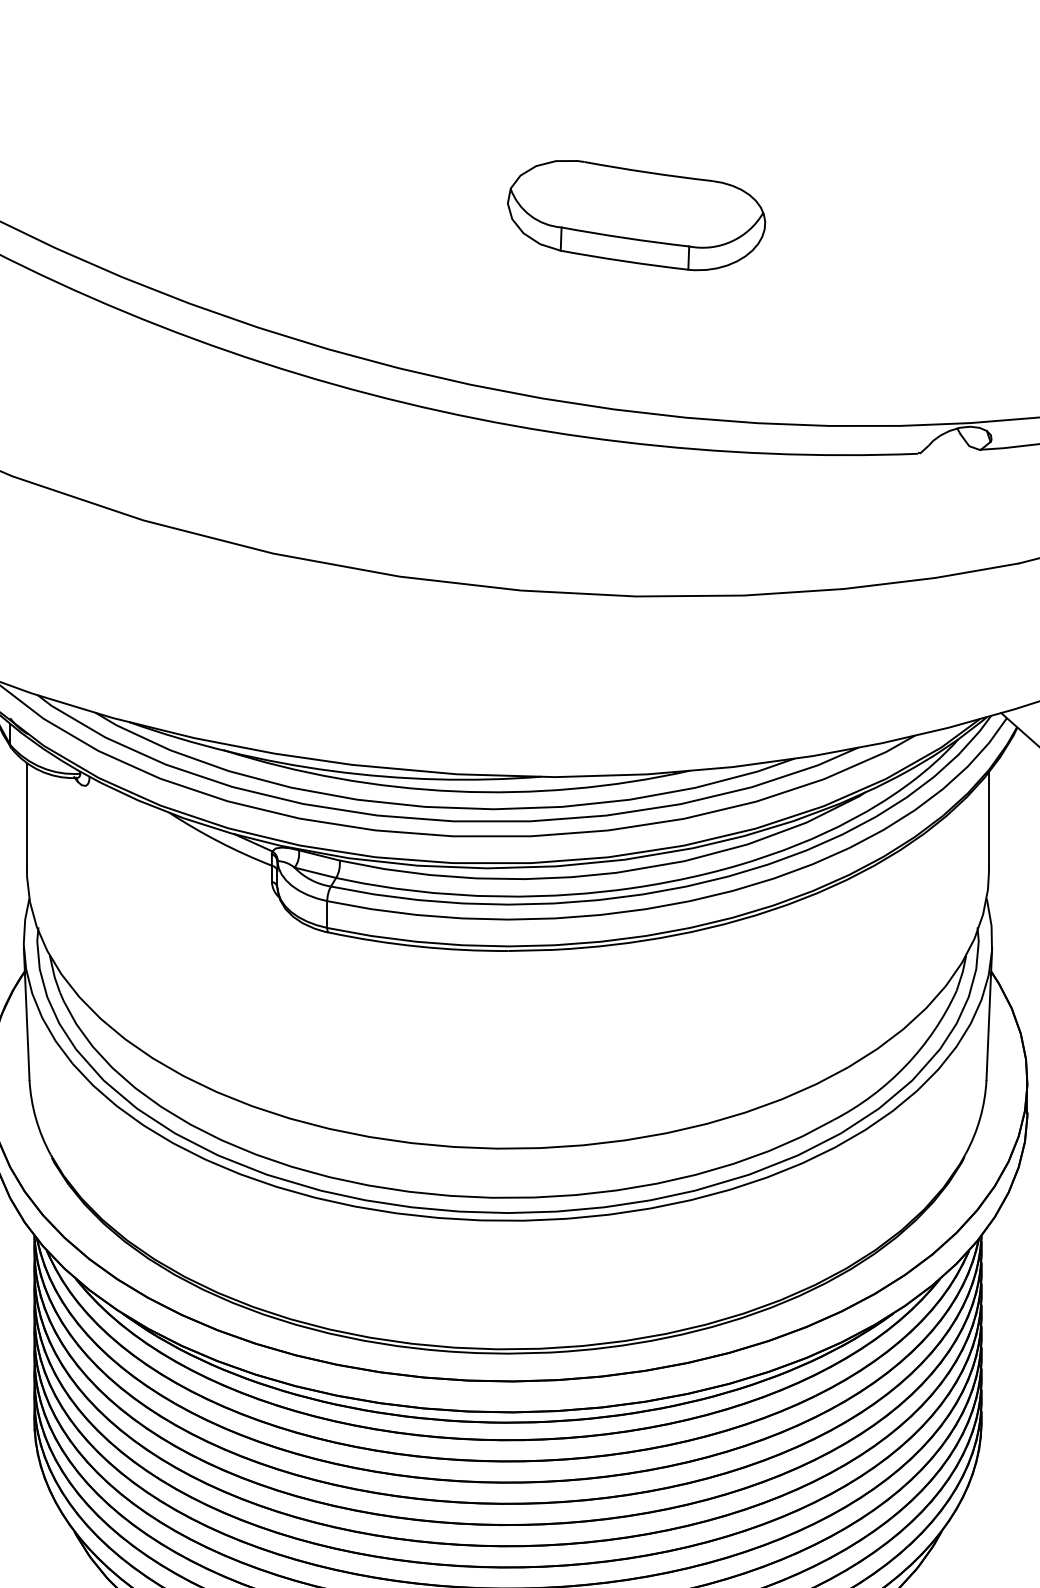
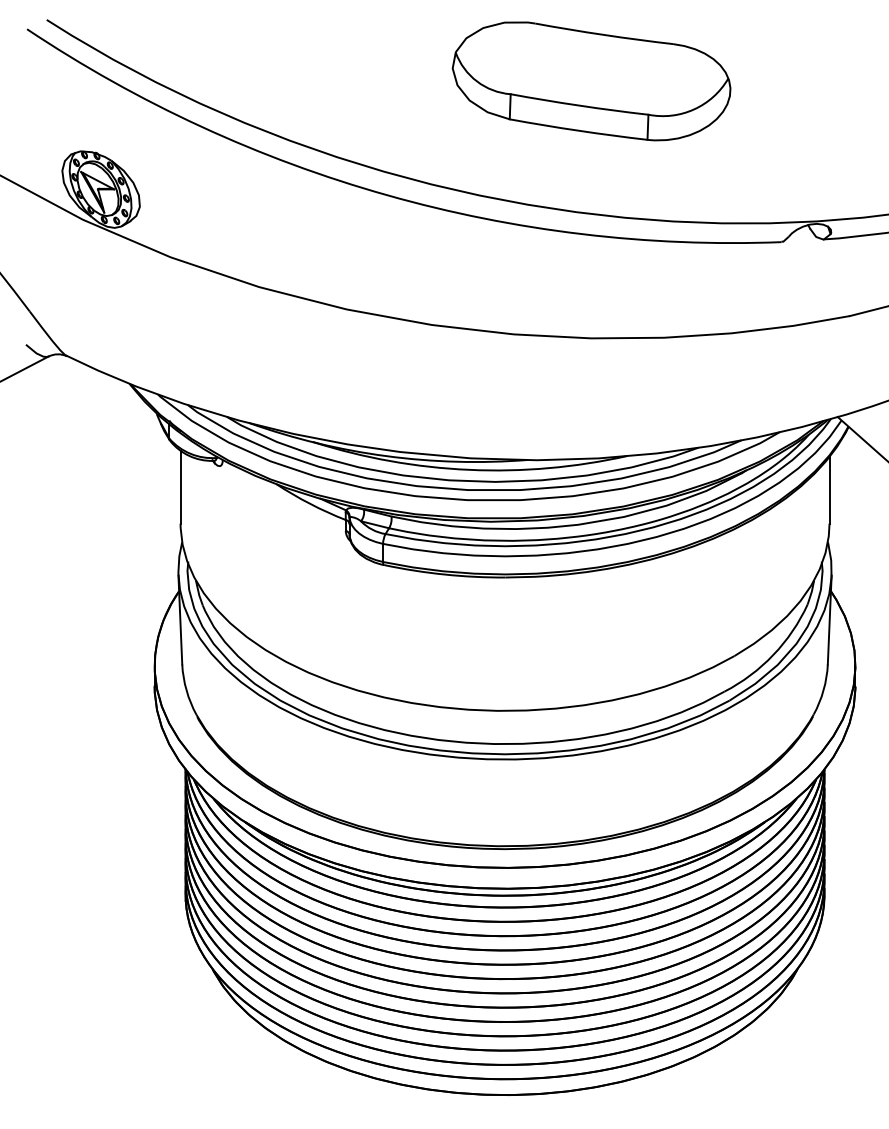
part: (636, 215) -> (591, 81), size x1.6

